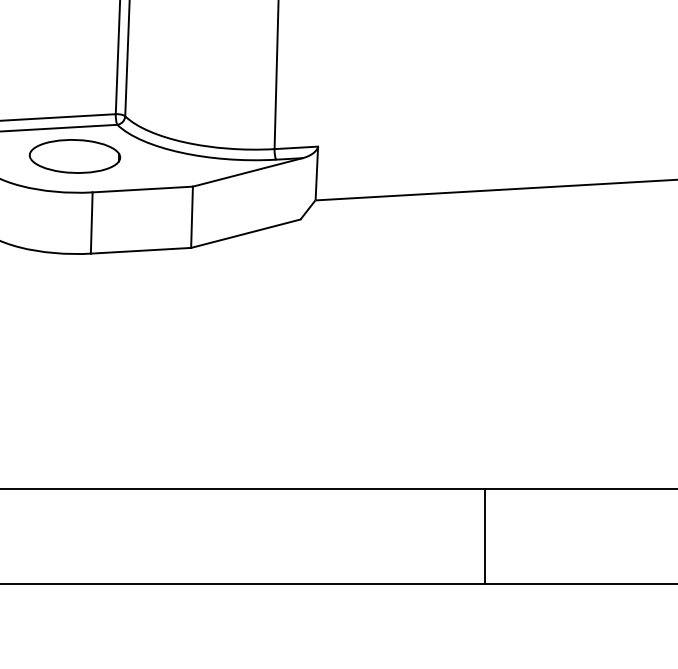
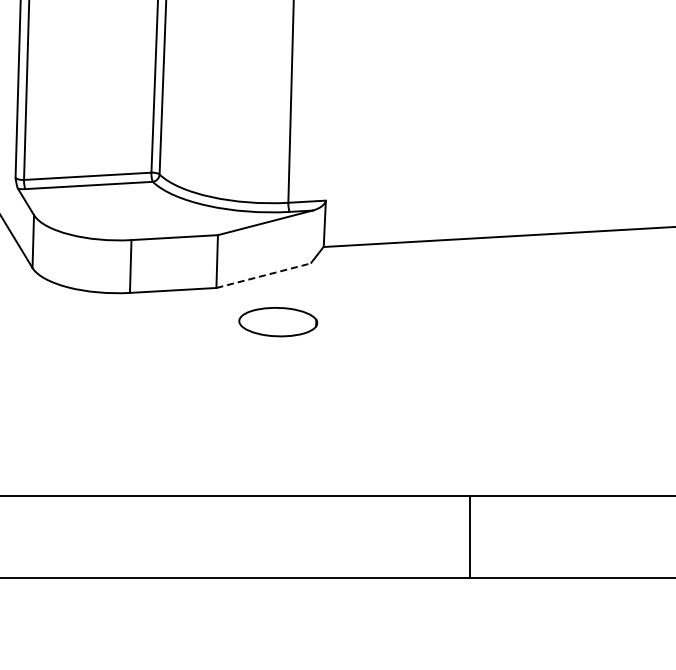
part: (75, 155) -> (278, 321), moved
line: (245, 233) -> (263, 275), solid -> dashed

